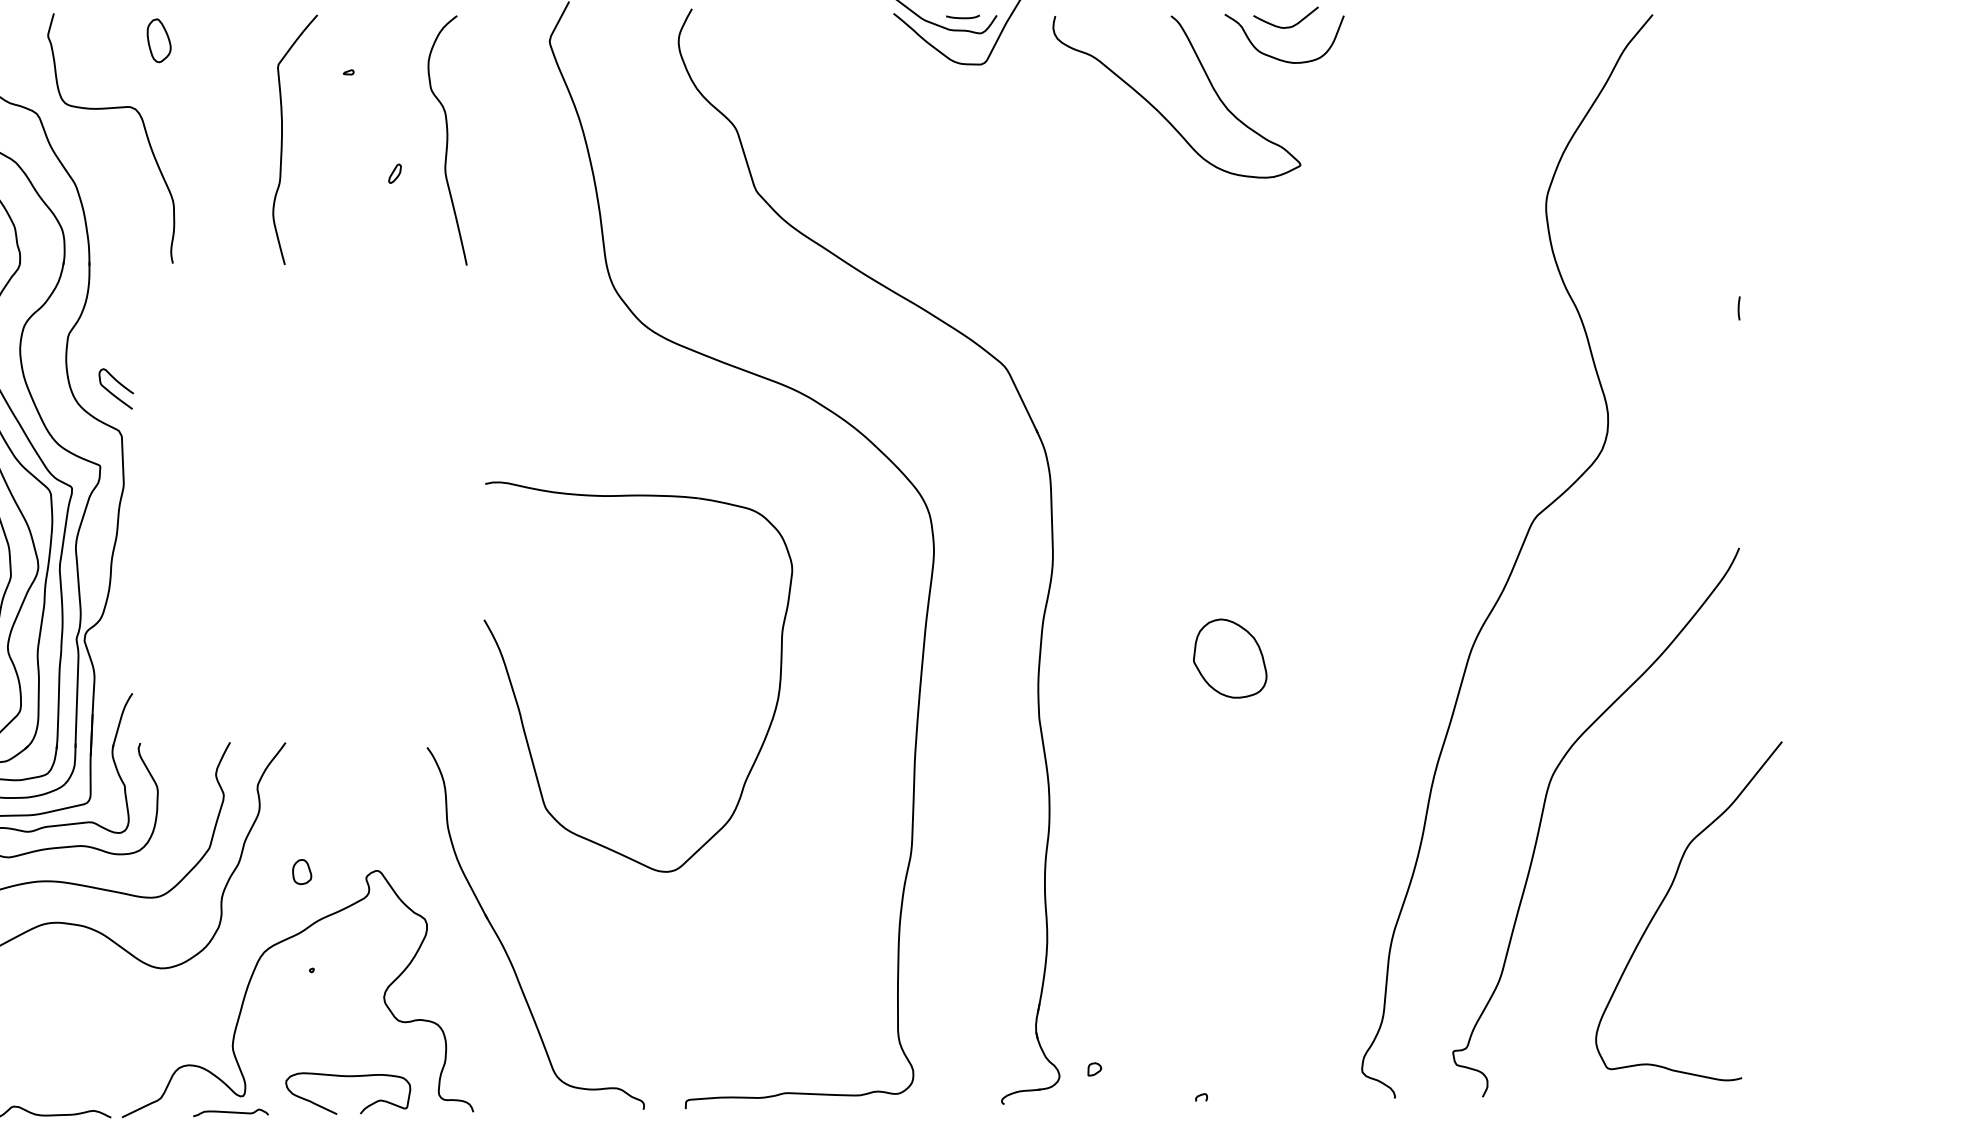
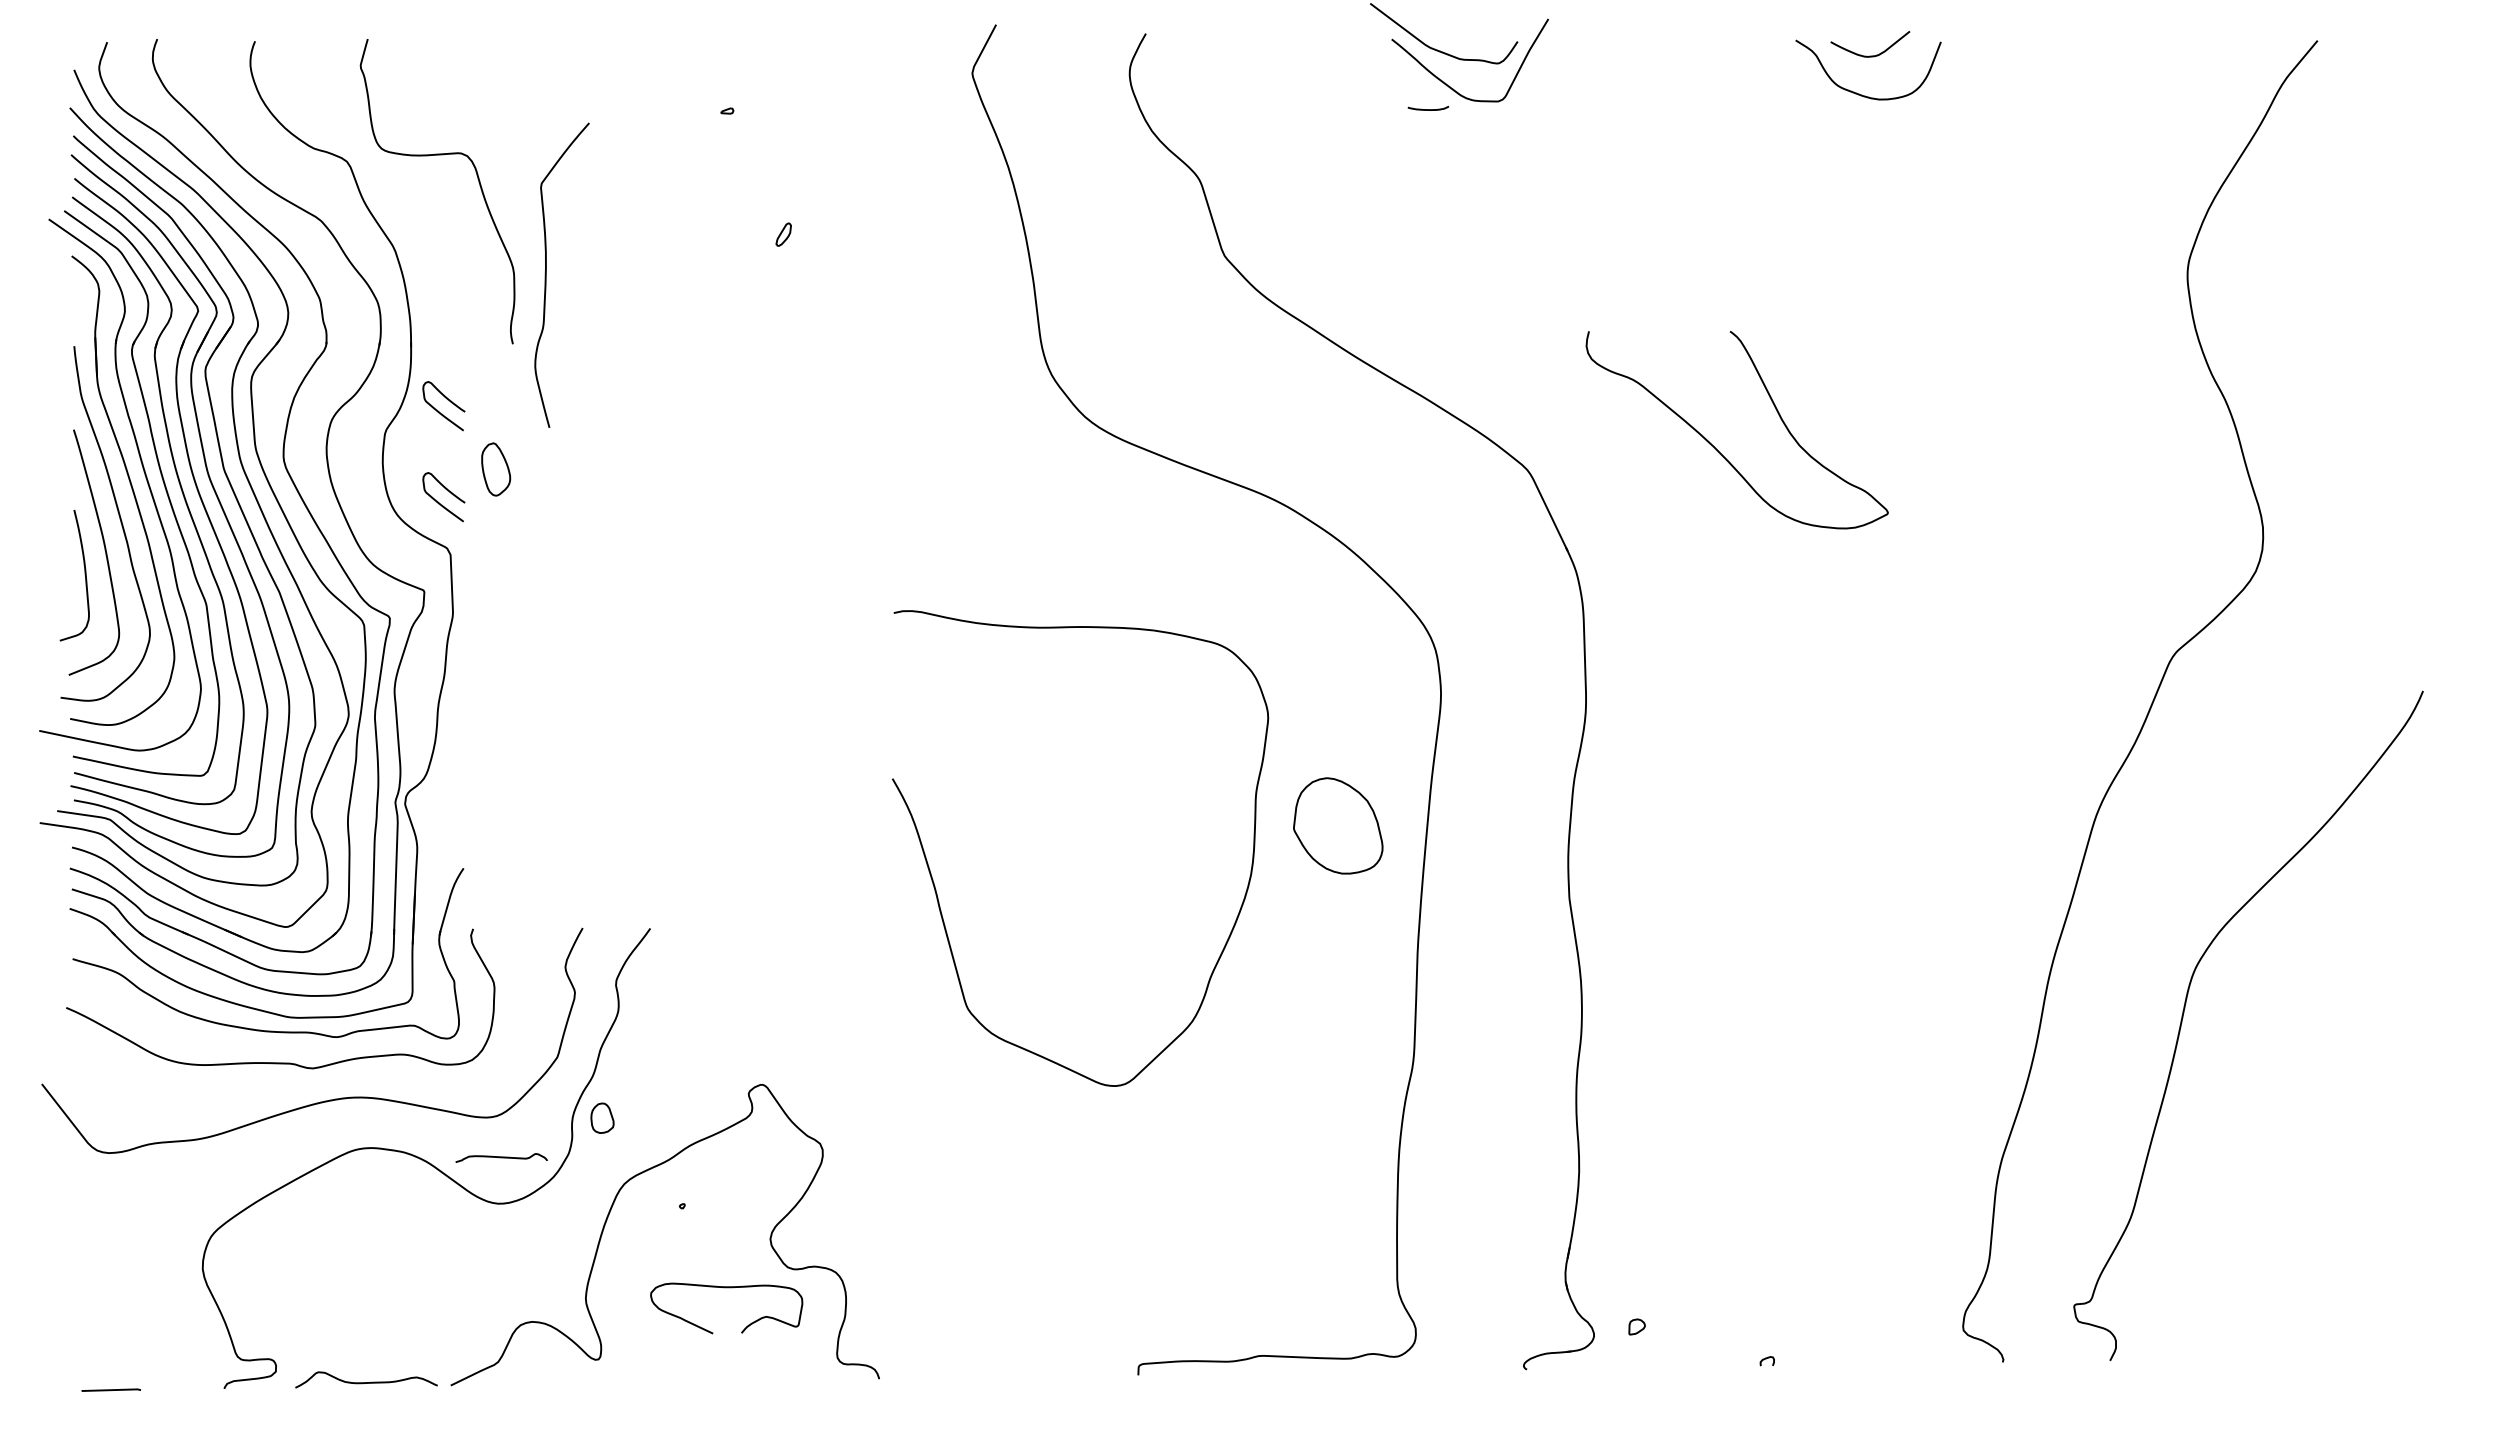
curve: (963, 17) -> (1428, 109), moved
part: (159, 40) -> (496, 469), moved
curve: (1159, 112) -> (1716, 448), moved
curve: (282, 139) -> (546, 274), moved
curve: (447, 139) -> (847, 193), removed
line: (1738, 308) -> (2422, 398), removed
curve: (111, 317) -> (438, 410), added
part: (1230, 658) -> (1338, 825), moved
part: (302, 871) -> (602, 1117), moved
curve: (1665, 899) -> (2332, 1119), removed
part: (503, 944) -> (915, 1174), removed
curve: (348, 1077) -> (726, 1288), moved
curve: (230, 1112) -> (501, 1157), moved

